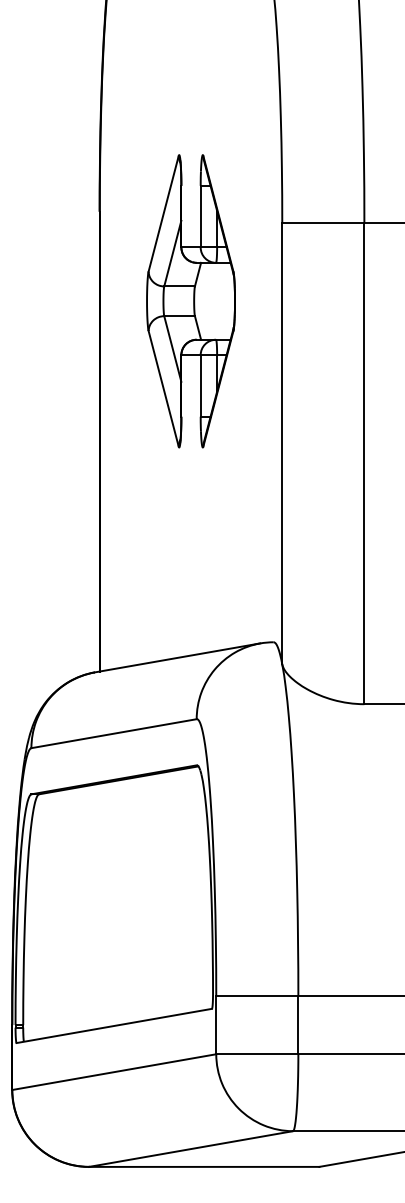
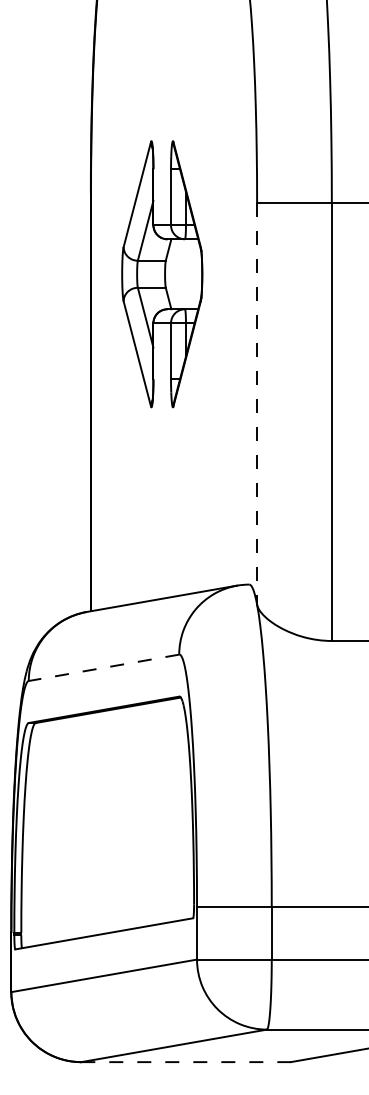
part: (190, 301) -> (161, 274), moved
line: (282, 443) -> (257, 403), solid -> dashed
line: (114, 733) -> (104, 667), solid -> dashed
line: (204, 1166) -> (186, 1061), solid -> dashed

